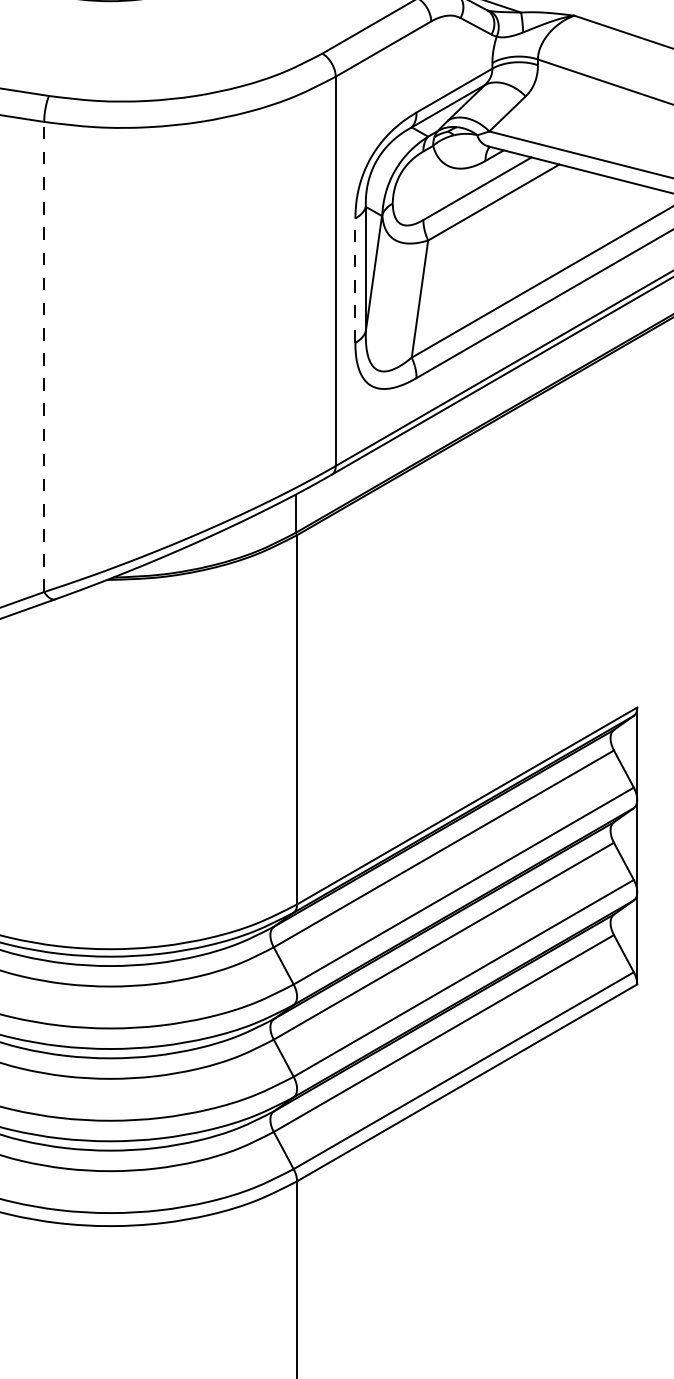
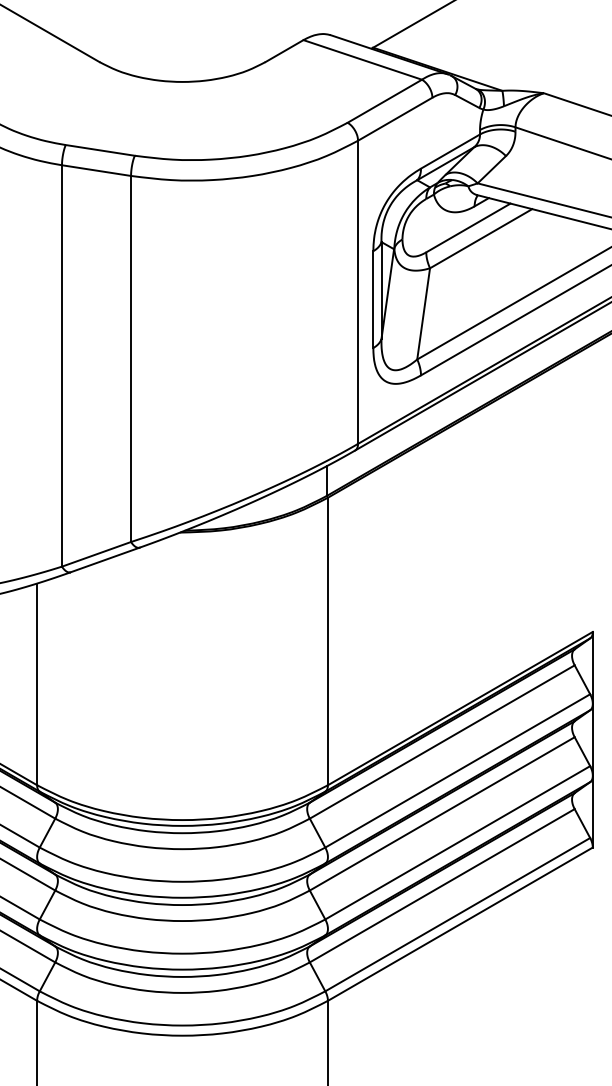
line: (355, 280) -> (373, 299), dashed -> solid
line: (44, 356) -> (131, 358), dashed -> solid

